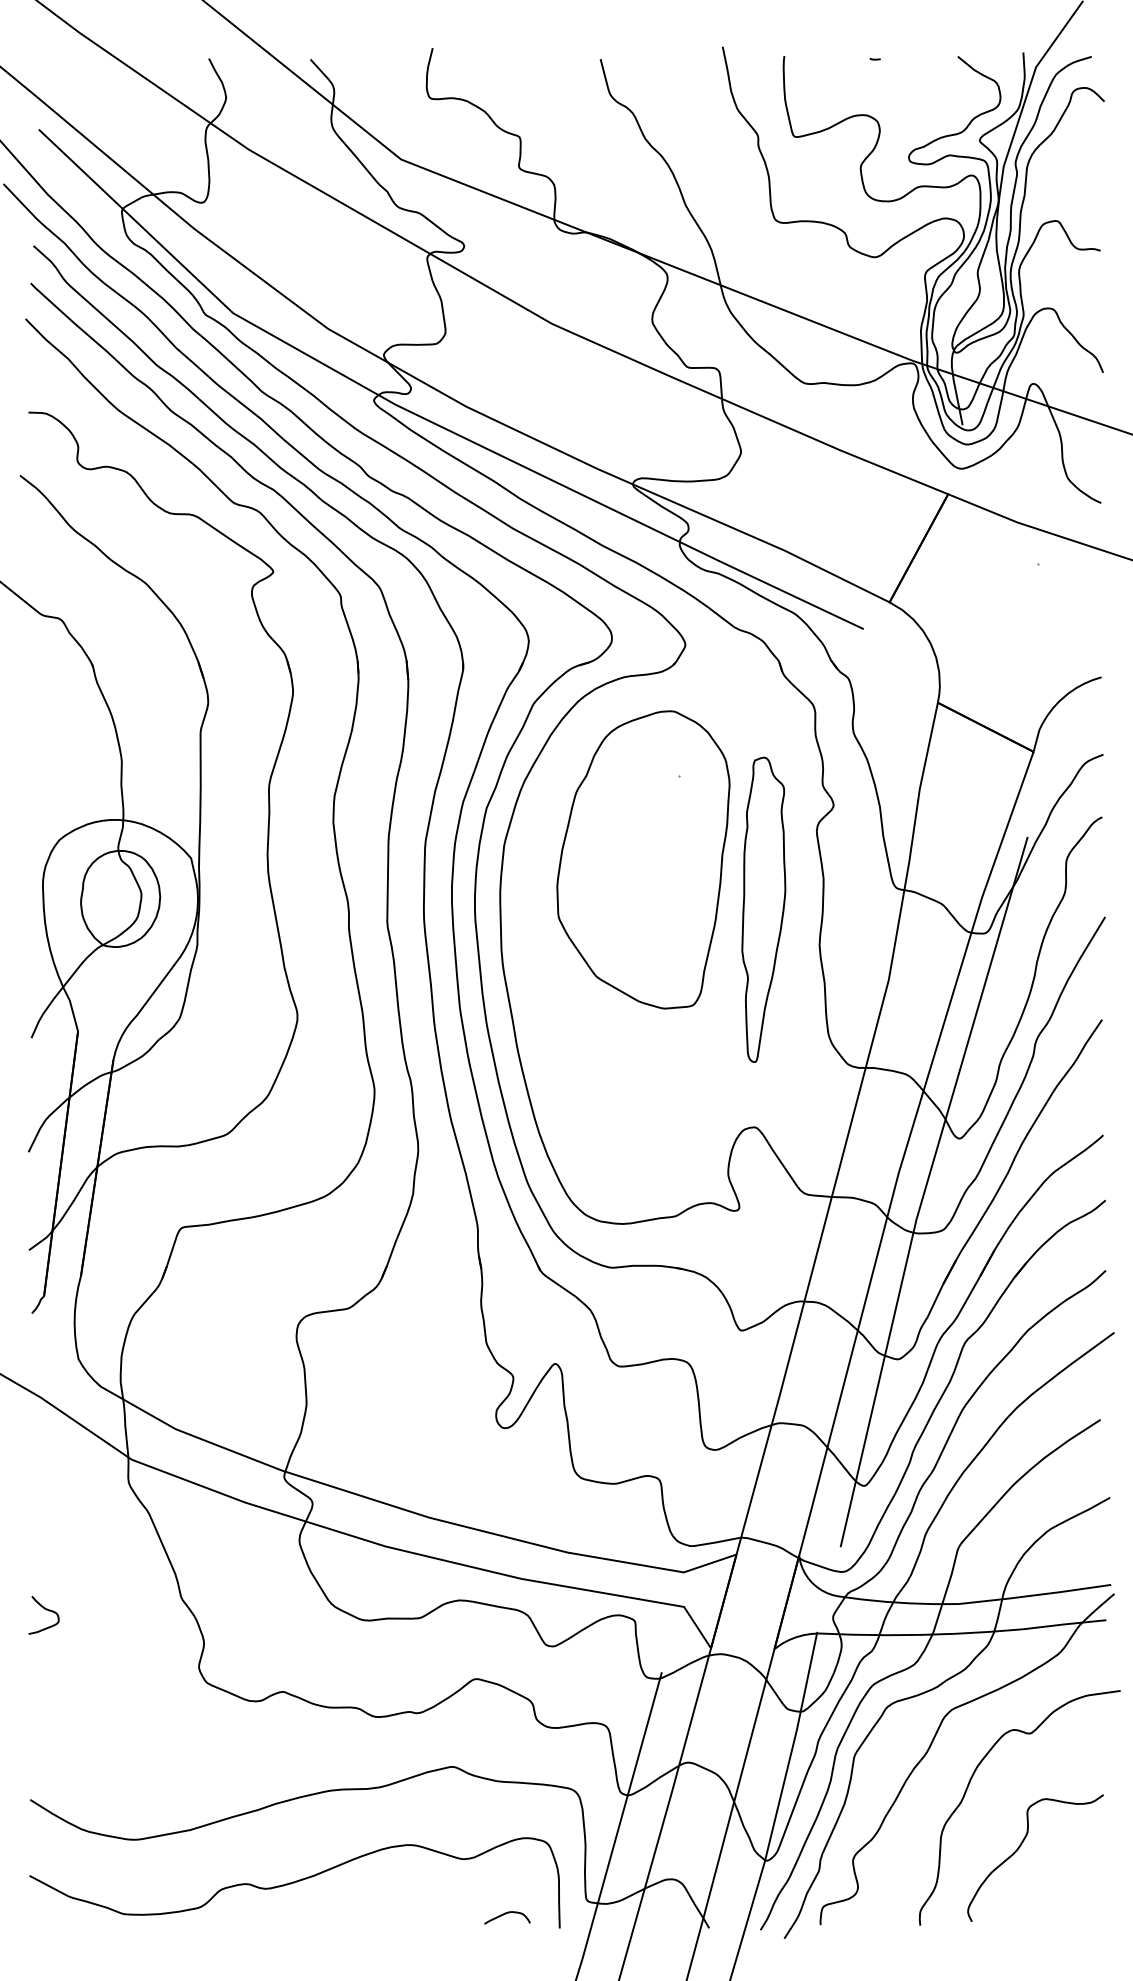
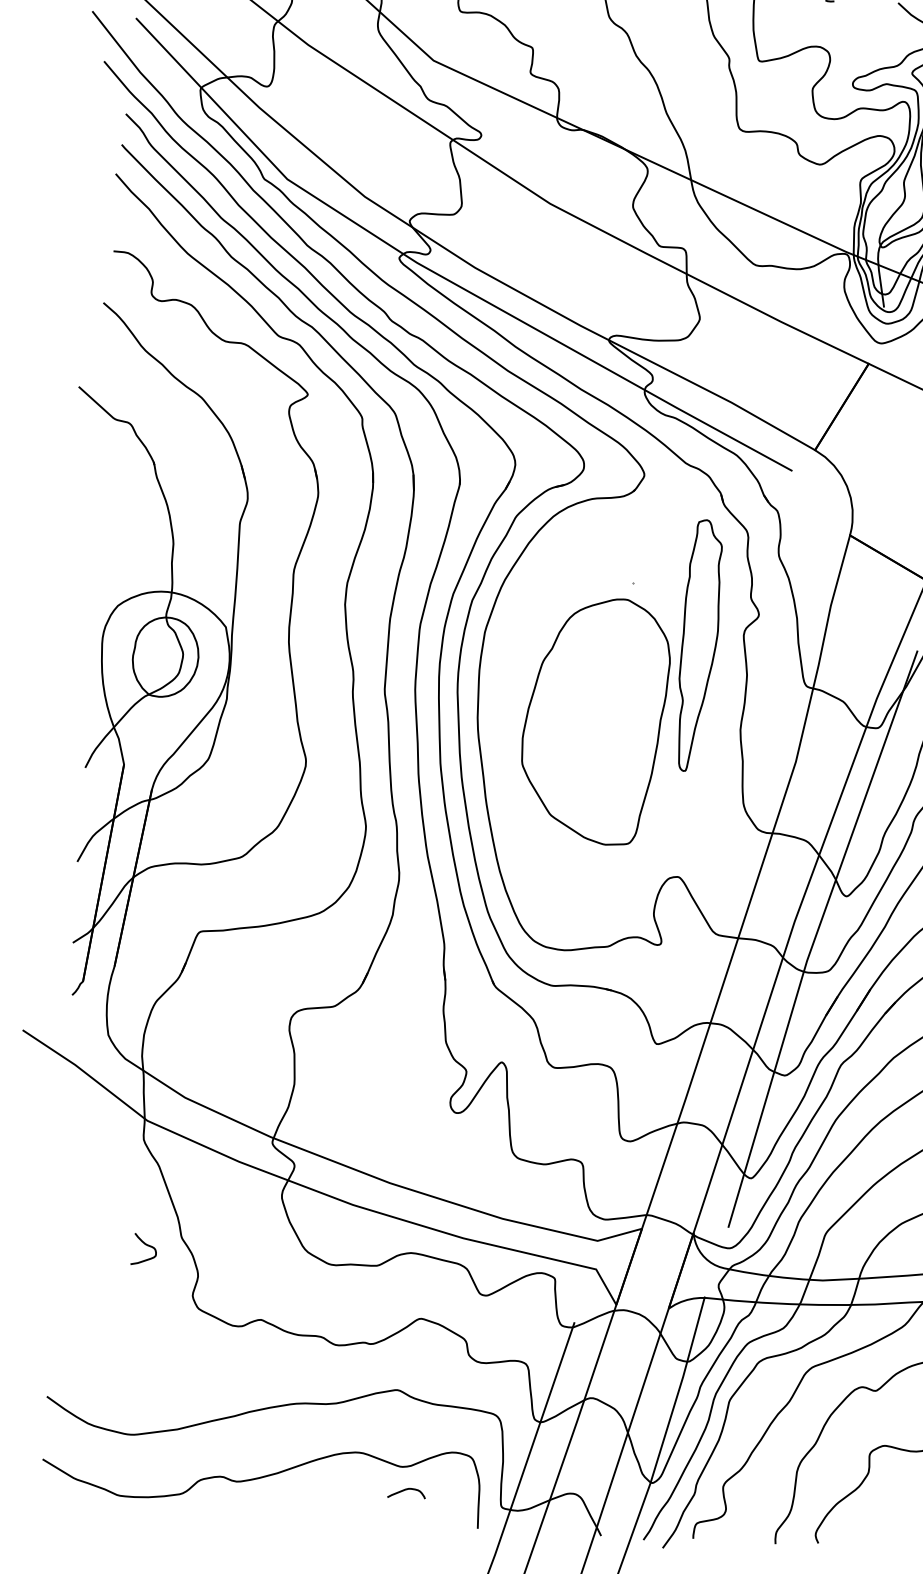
part: (643, 859) -> (595, 720), moved
part: (763, 909) -> (699, 645), moved
curve: (46, 1610) -> (146, 1245), moved
curve: (506, 1914) -> (406, 1490), moved

